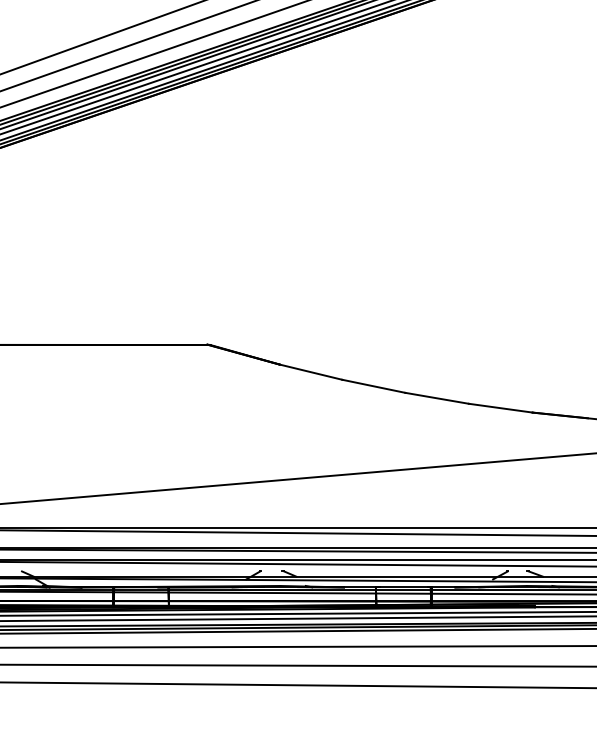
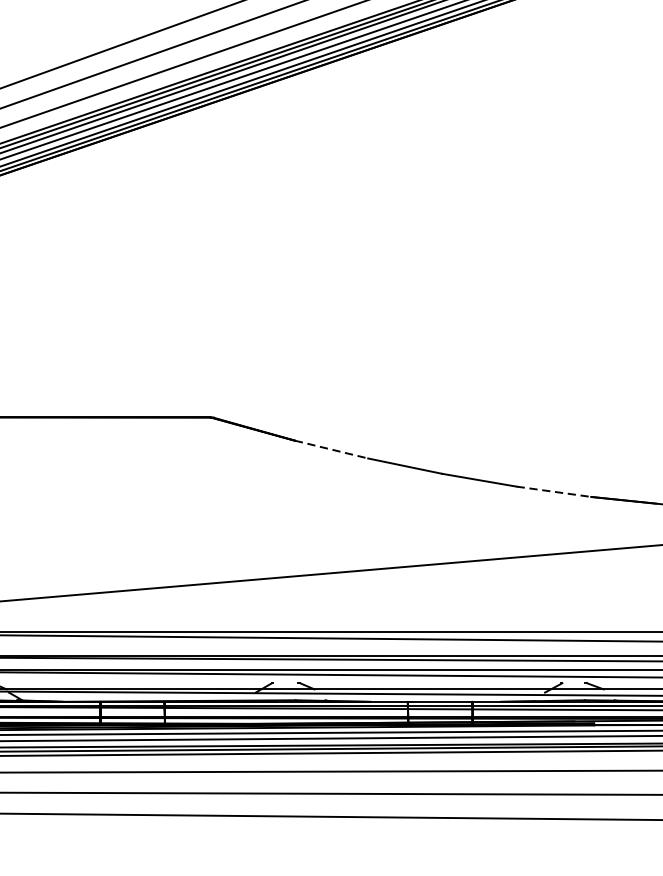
line: (311, 372) -> (332, 449), solid -> dashed
line: (501, 408) -> (554, 492), solid -> dashed

